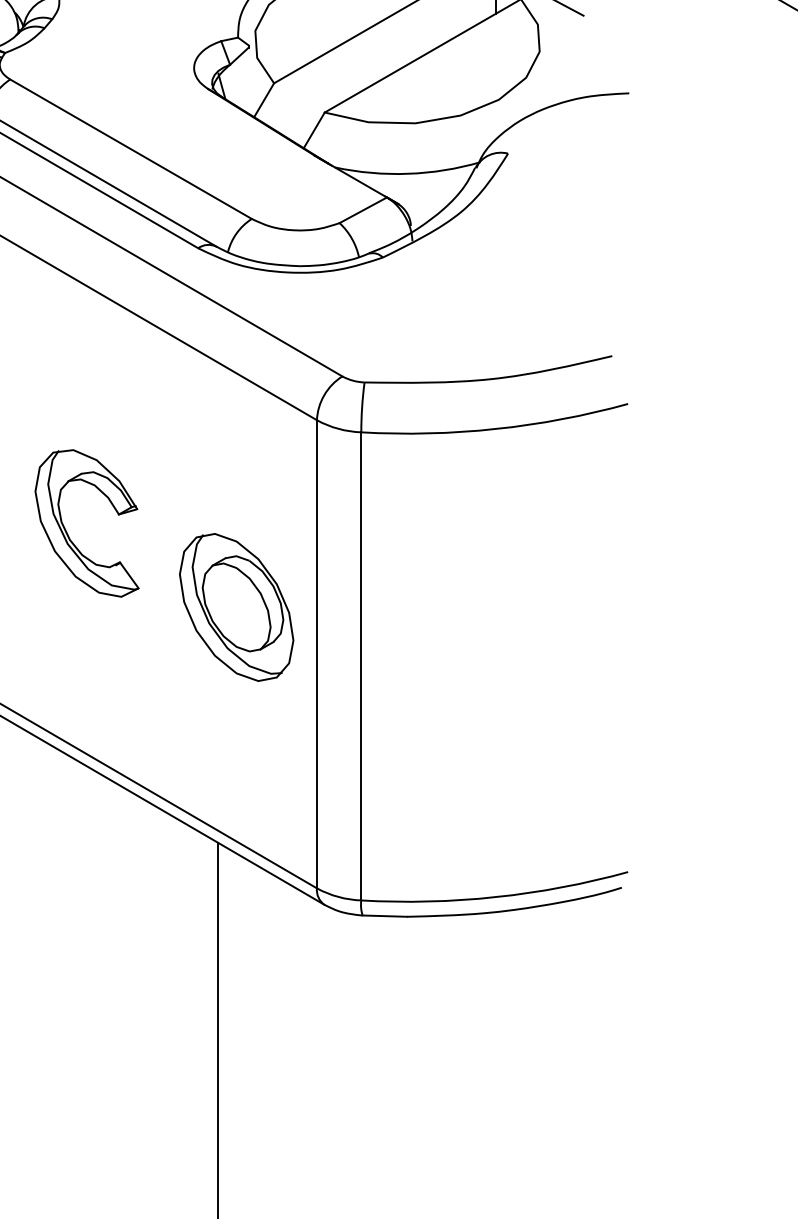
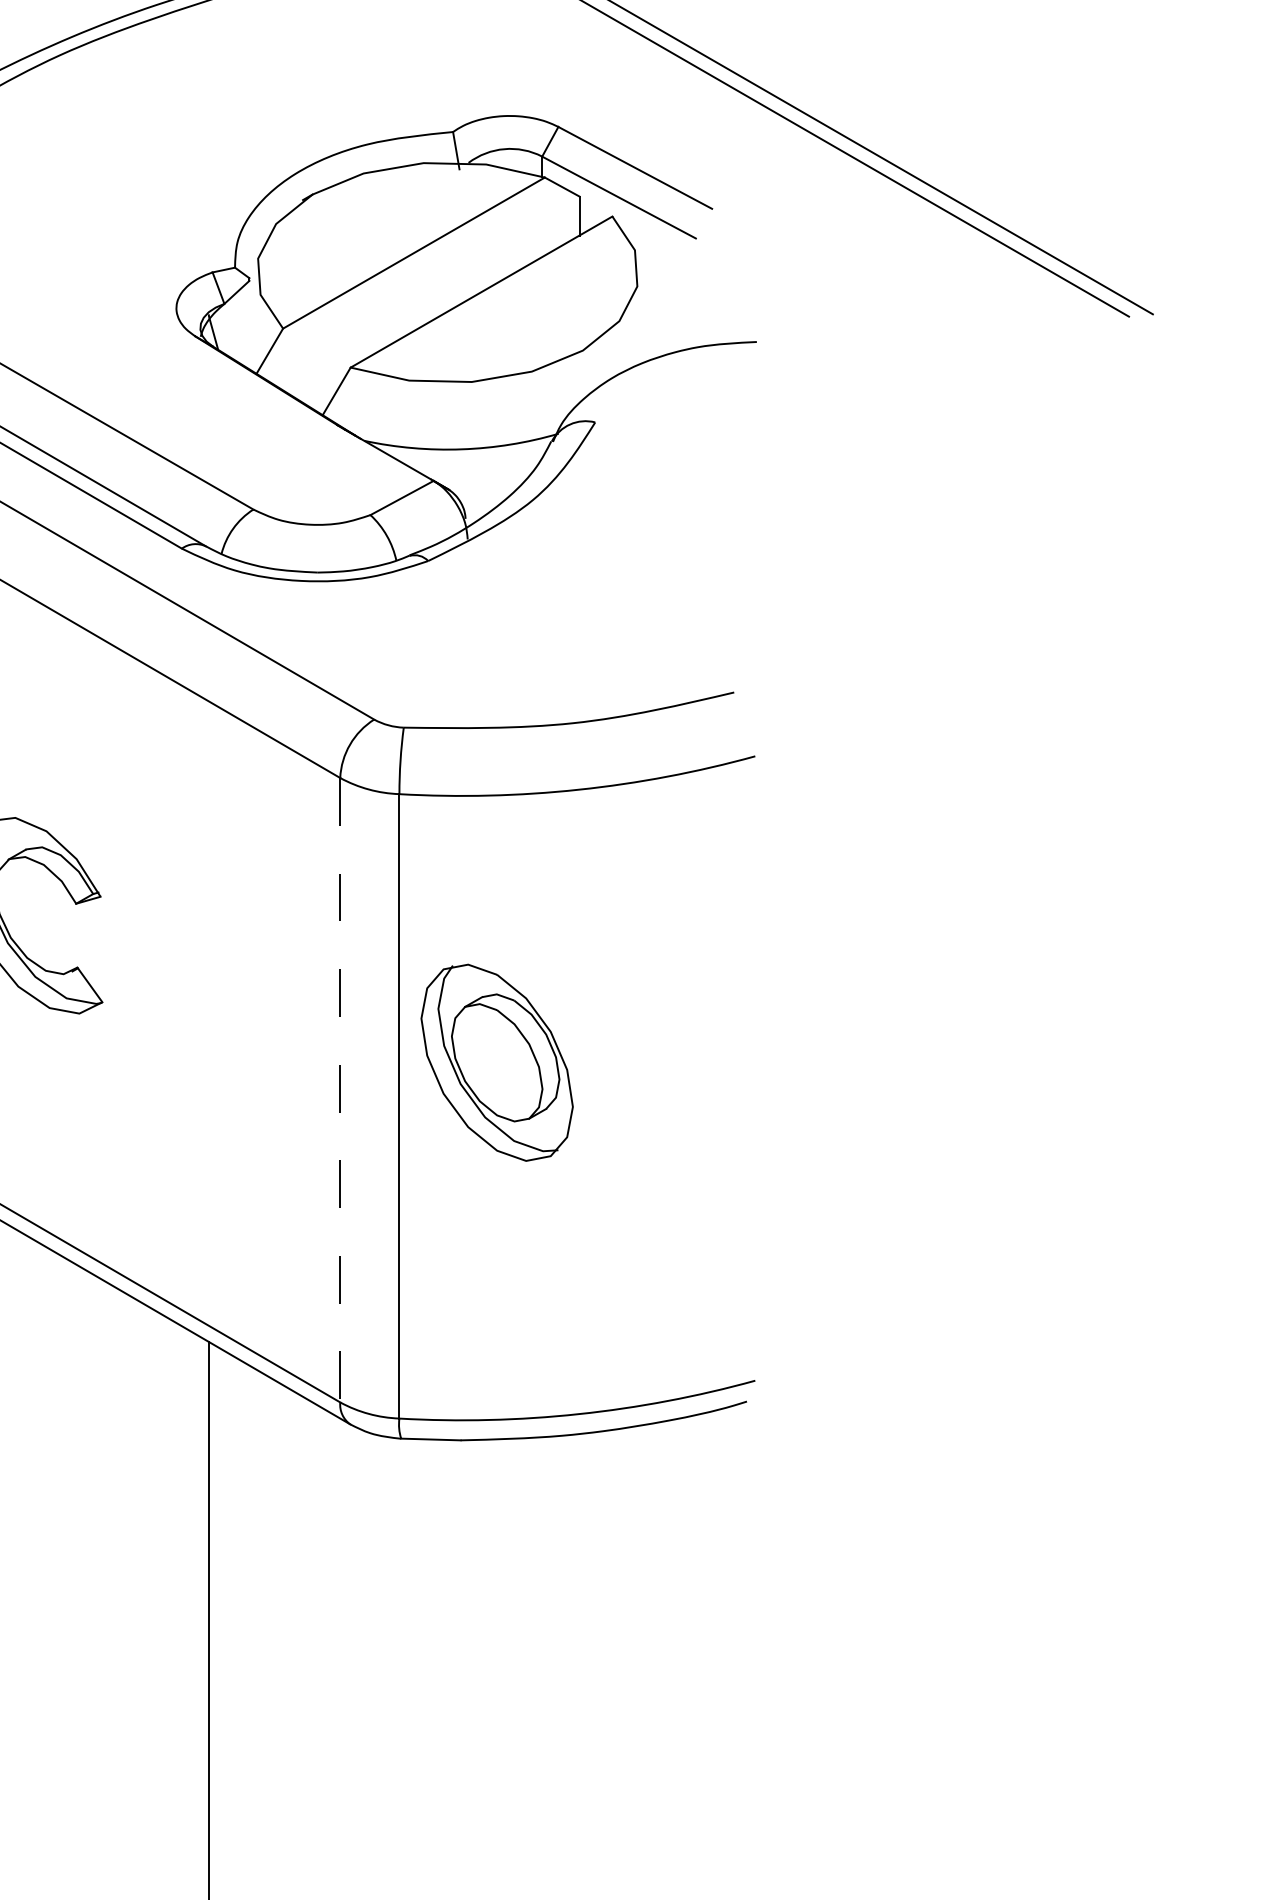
part: (236, 607) -> (496, 1062), moved
line: (317, 654) -> (340, 1090), solid -> dashed

